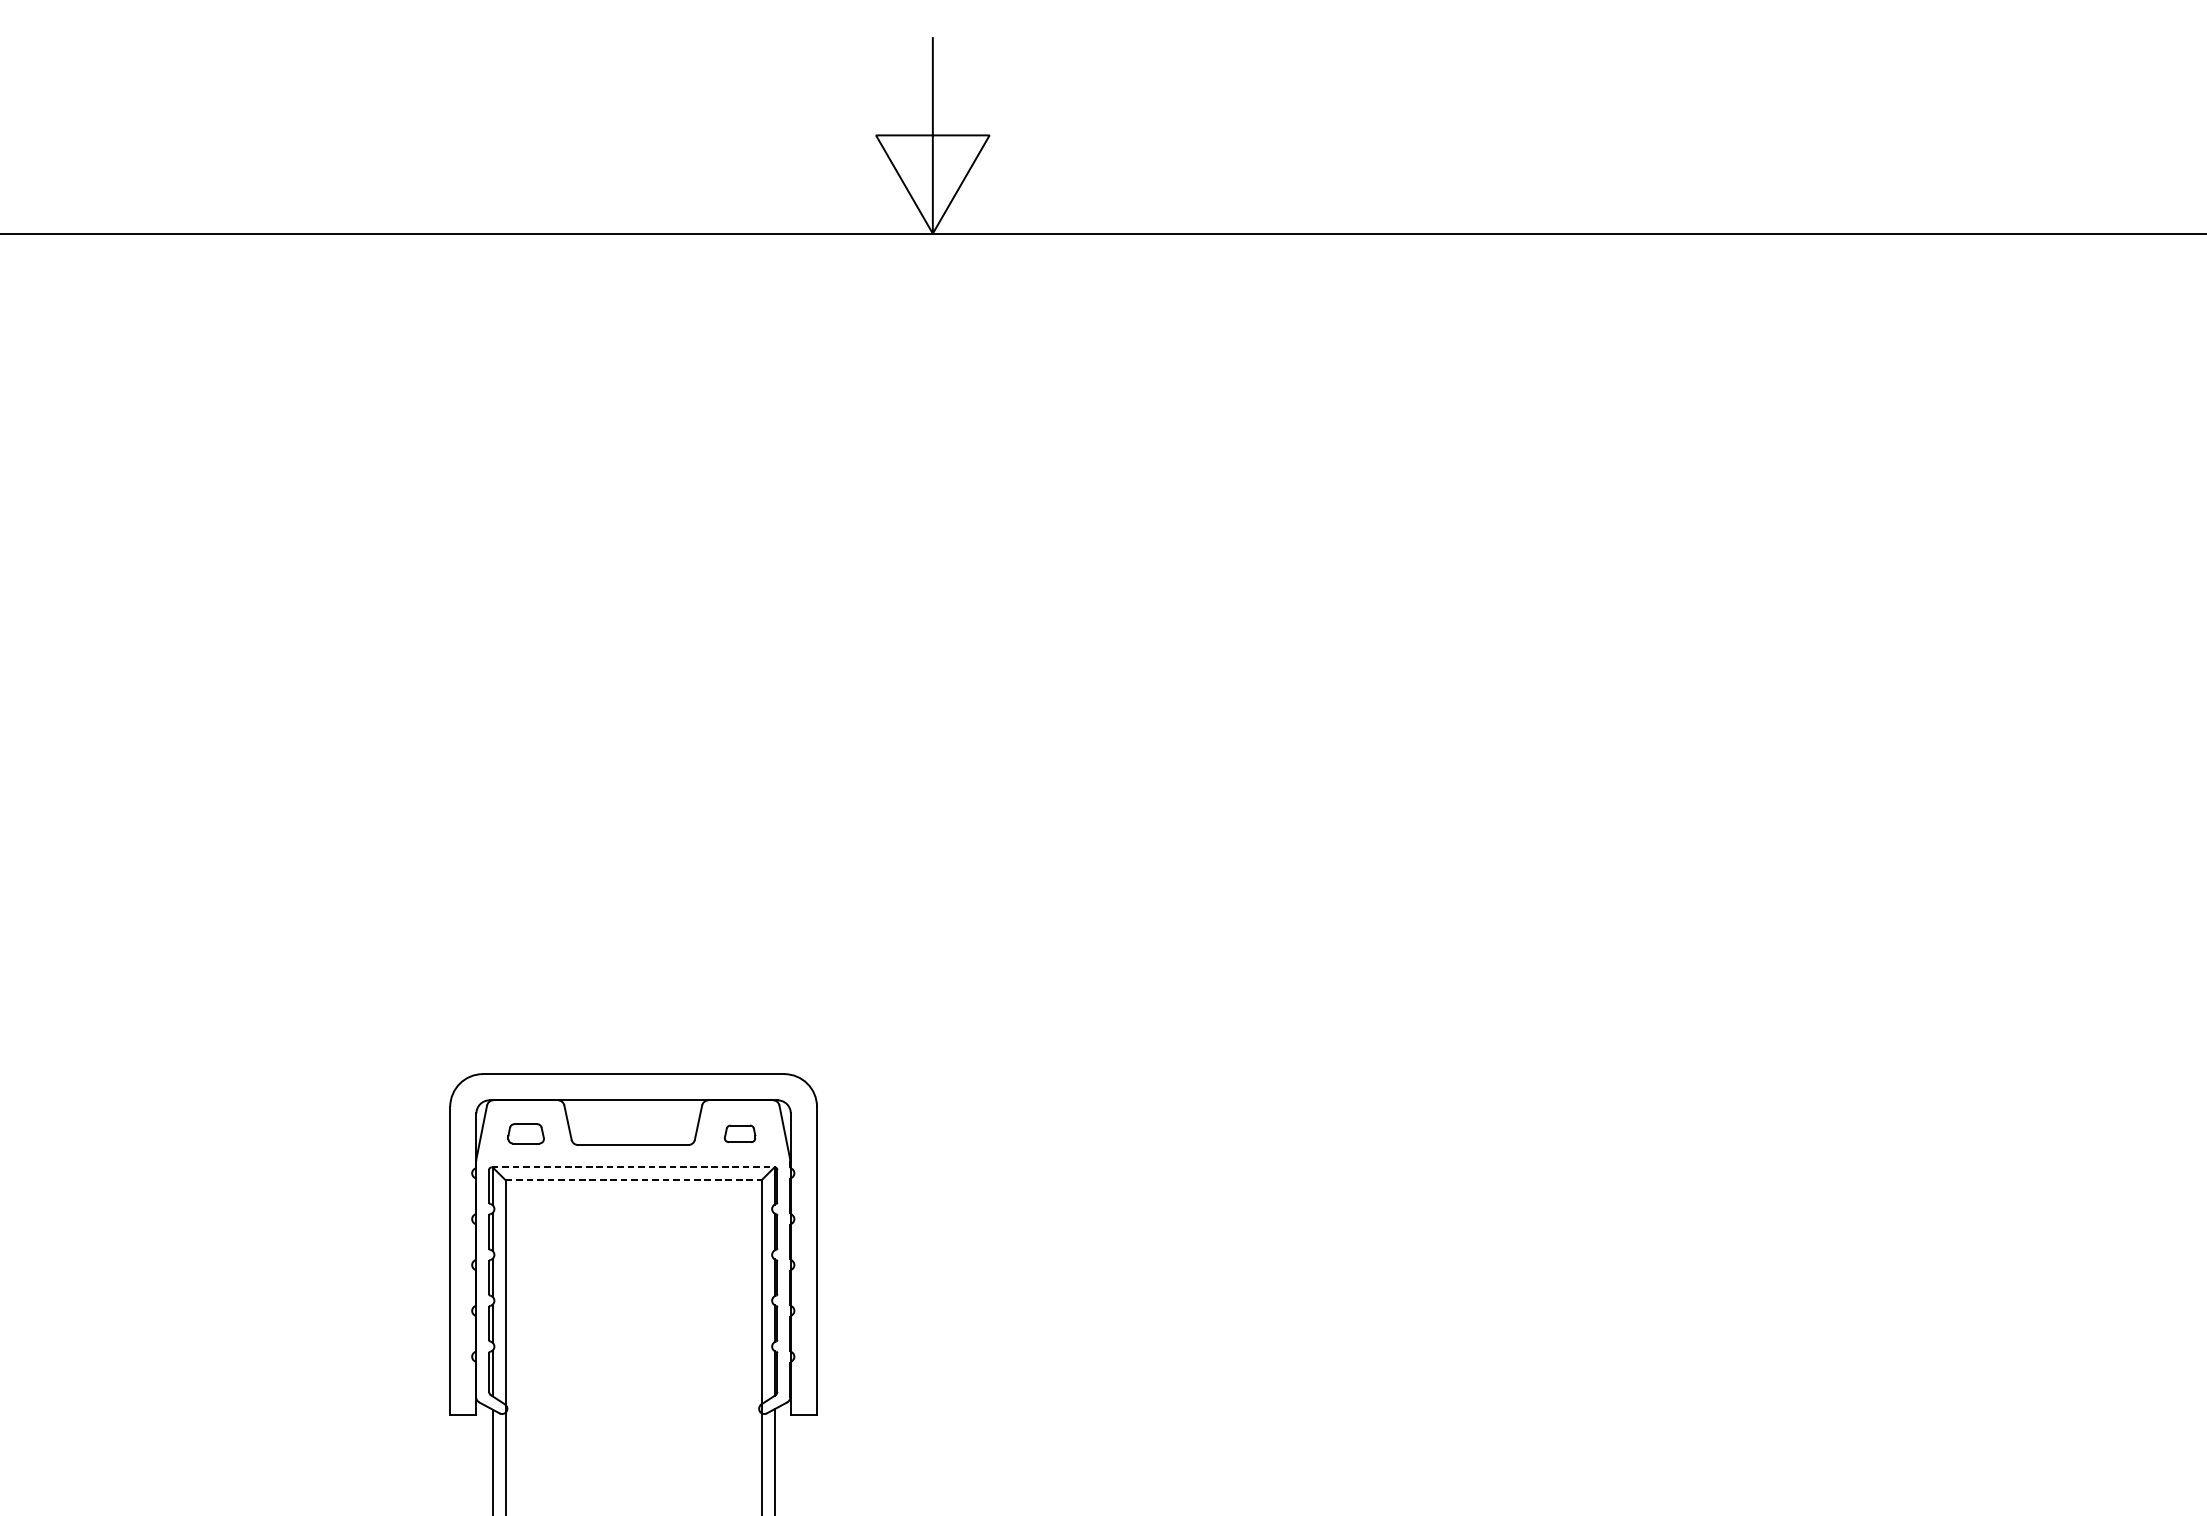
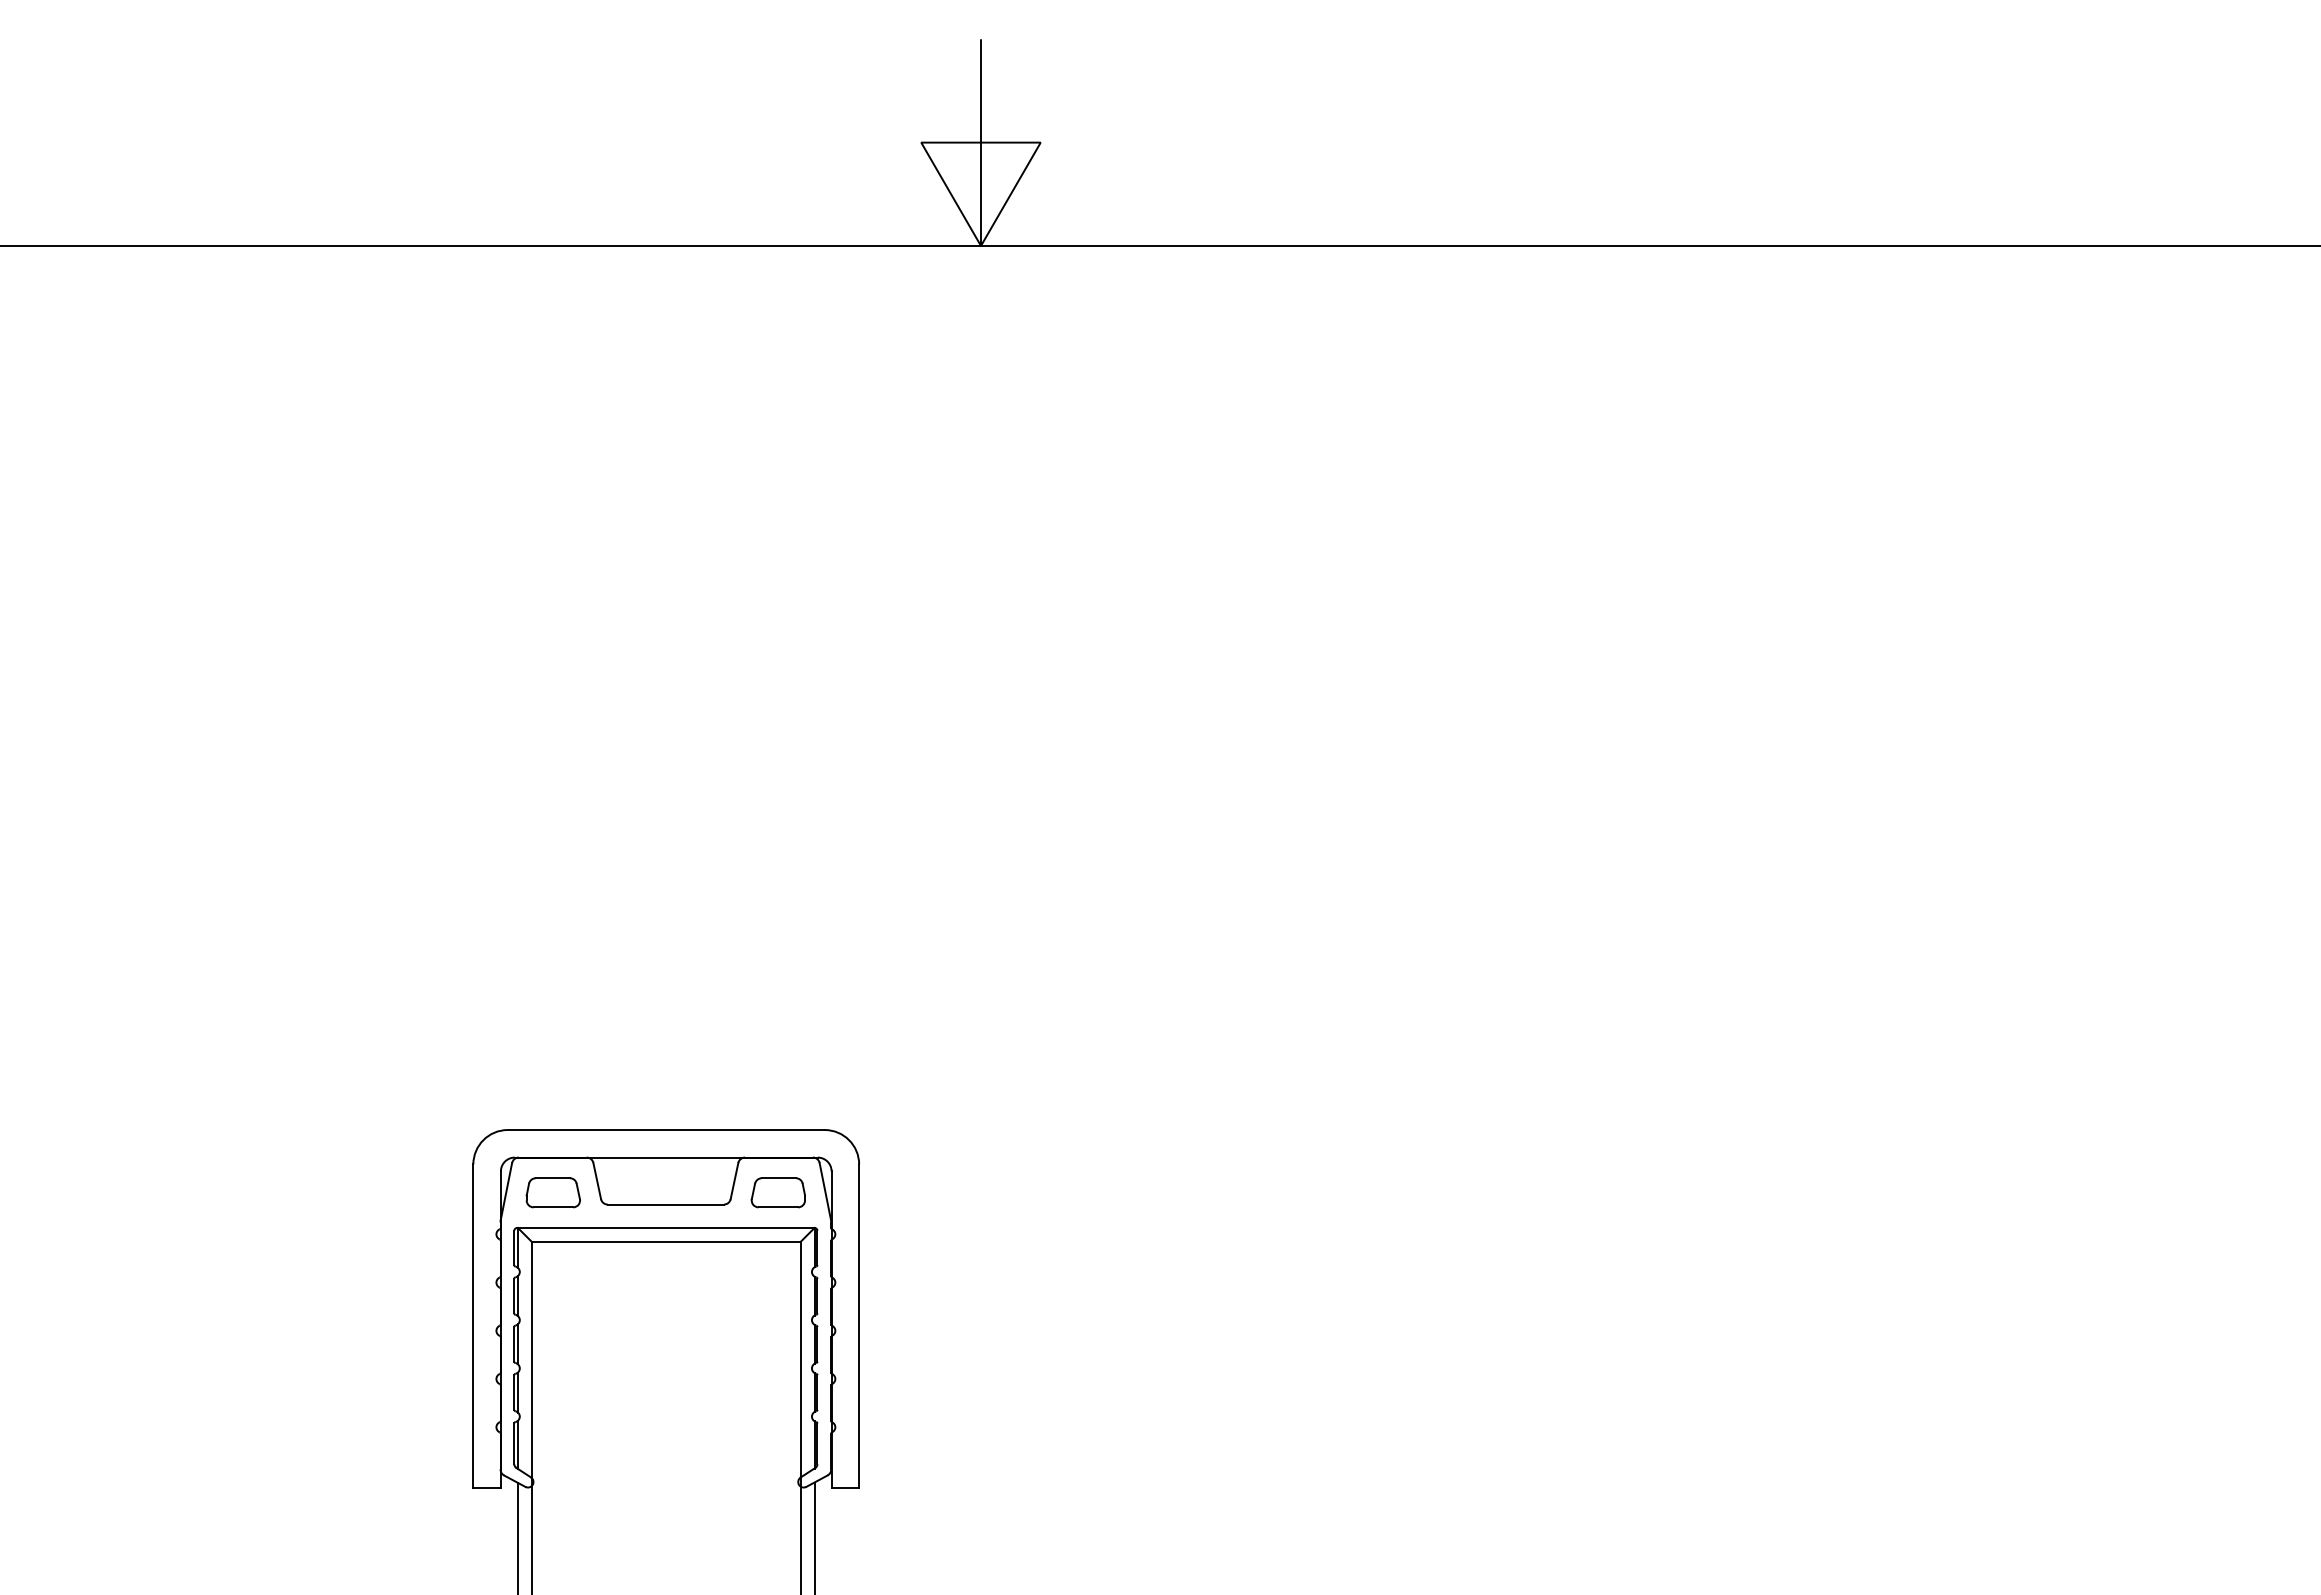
part: (525, 1133) -> (552, 1192), size x1.43
part: (739, 1133) -> (777, 1192), size x1.67
line: (632, 1167) -> (665, 1228), dashed -> solid
line: (633, 1180) -> (666, 1241), dashed -> solid

